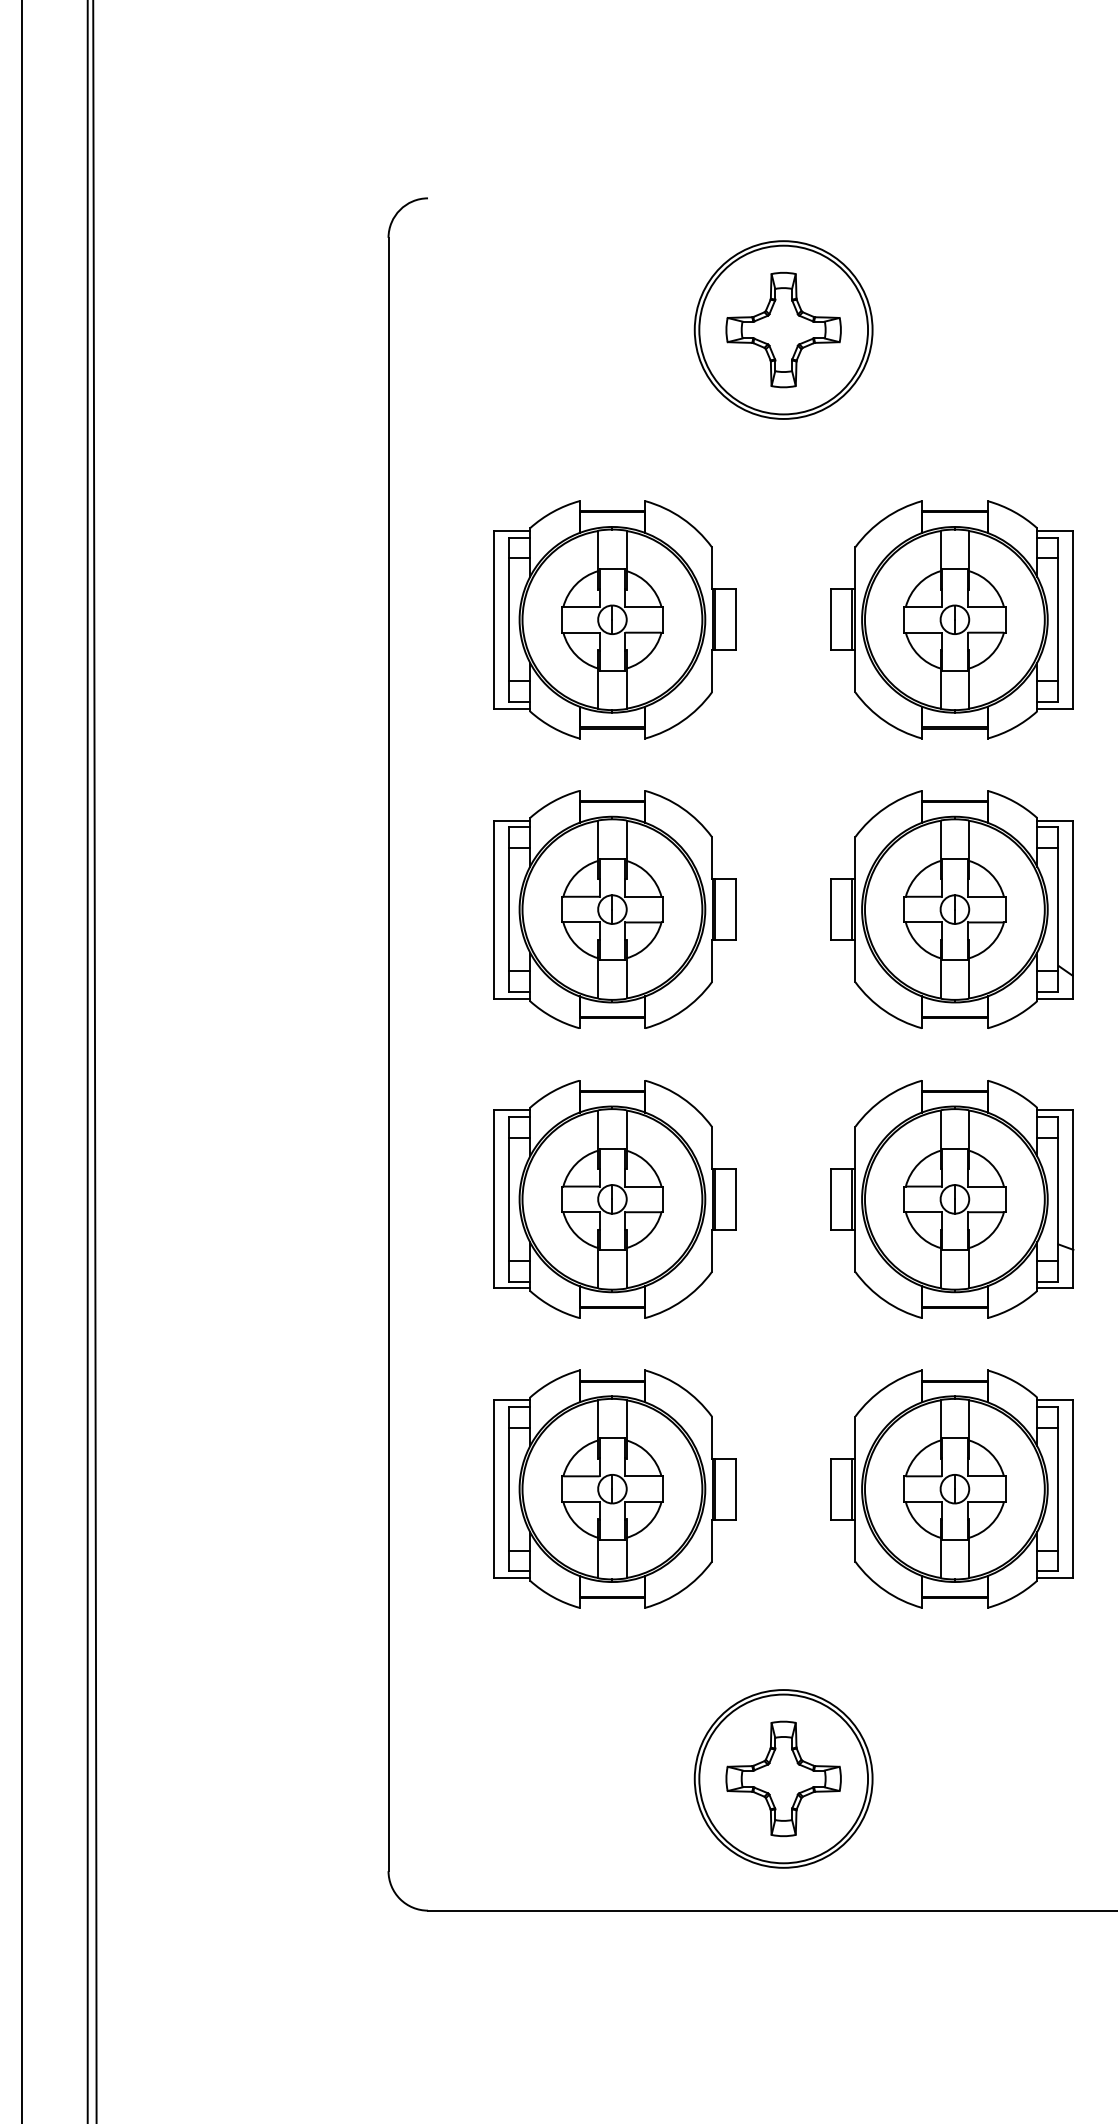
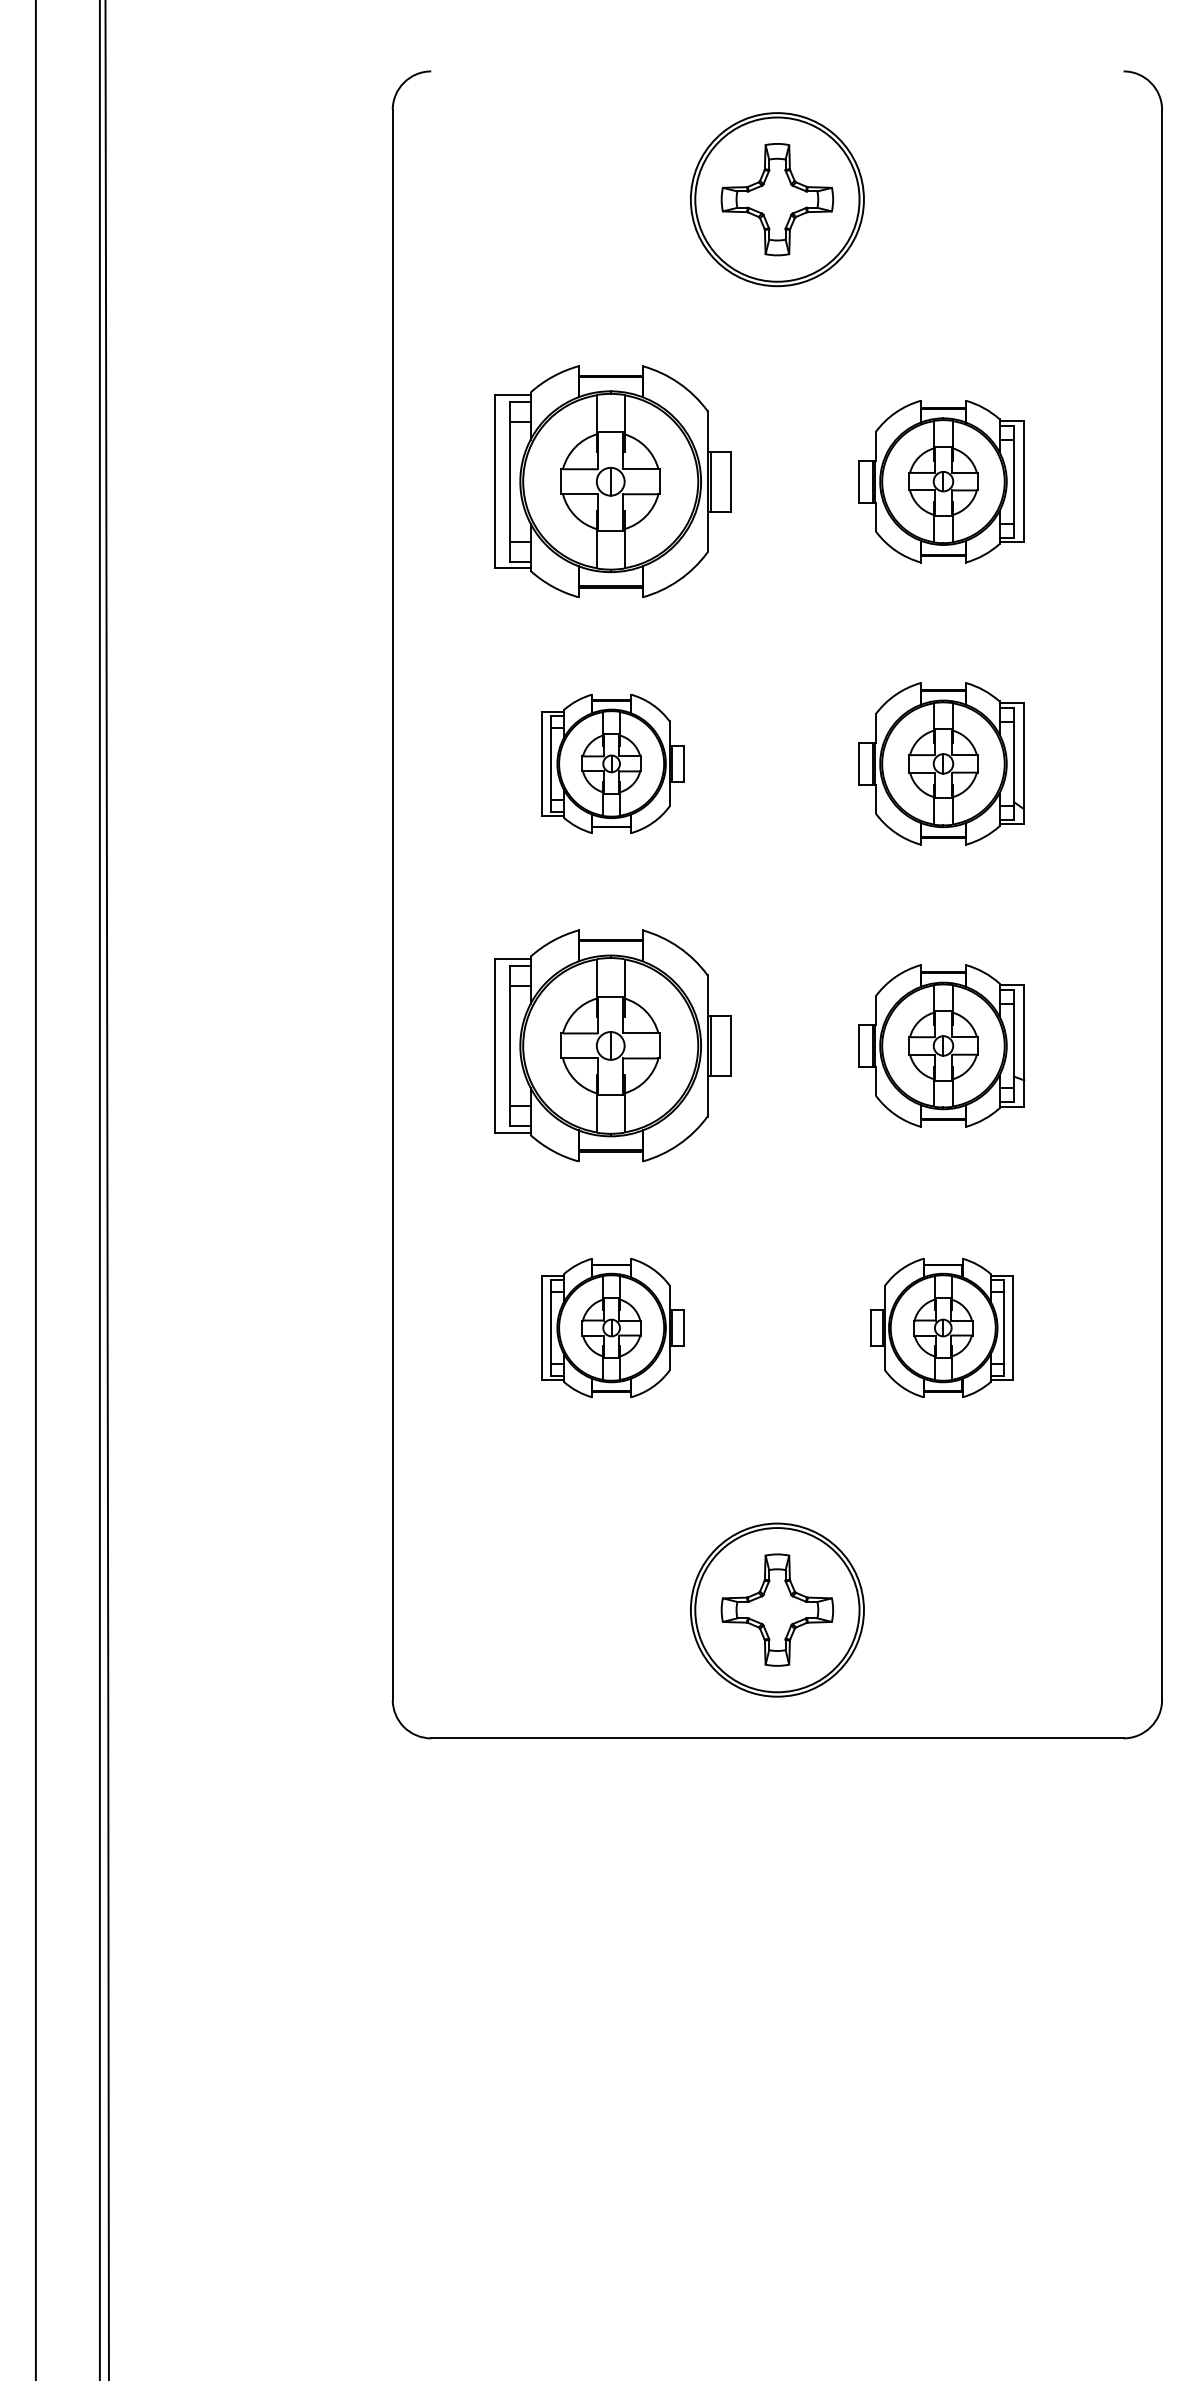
part: (952, 619) -> (941, 481), size x0.7
part: (614, 909) -> (612, 763), size x0.6
part: (952, 909) -> (941, 763), size x0.7
part: (952, 1198) -> (941, 1045), size x0.7
part: (614, 1488) -> (612, 1327), size x0.6
part: (952, 1488) -> (941, 1327), size x0.6

